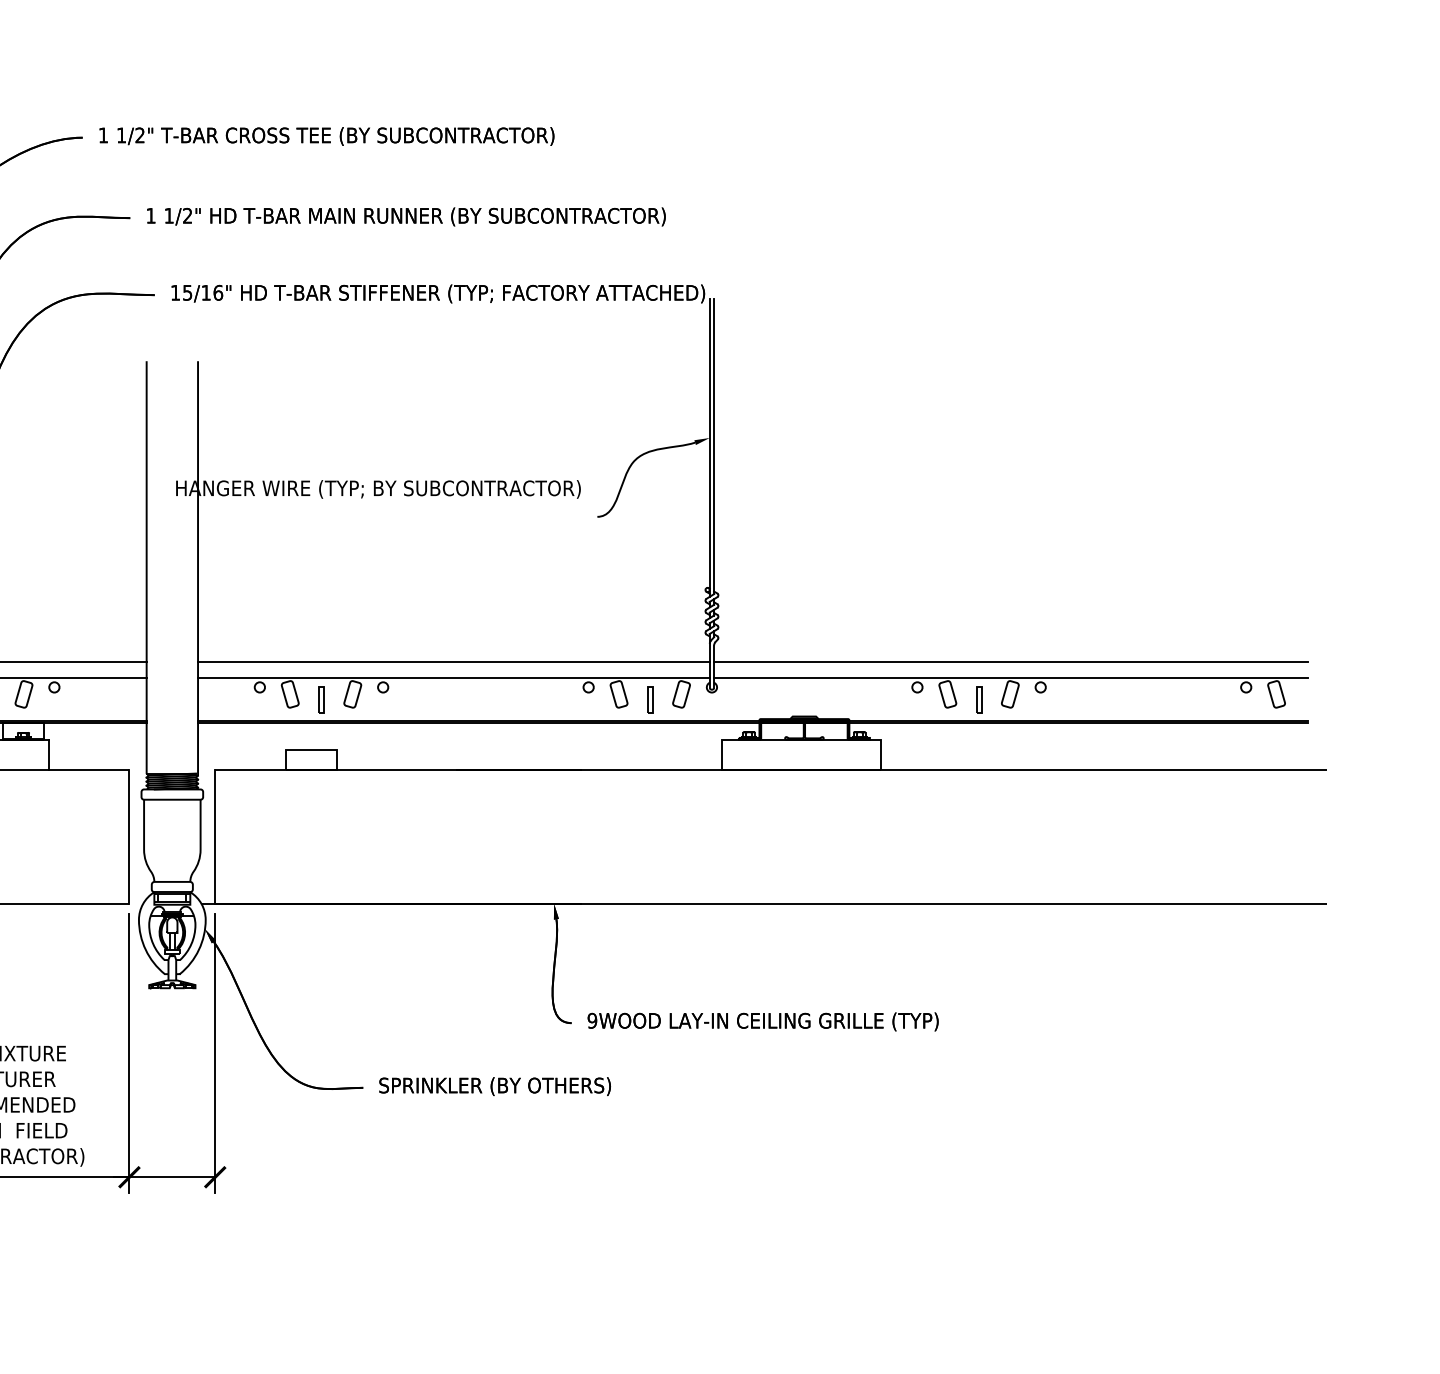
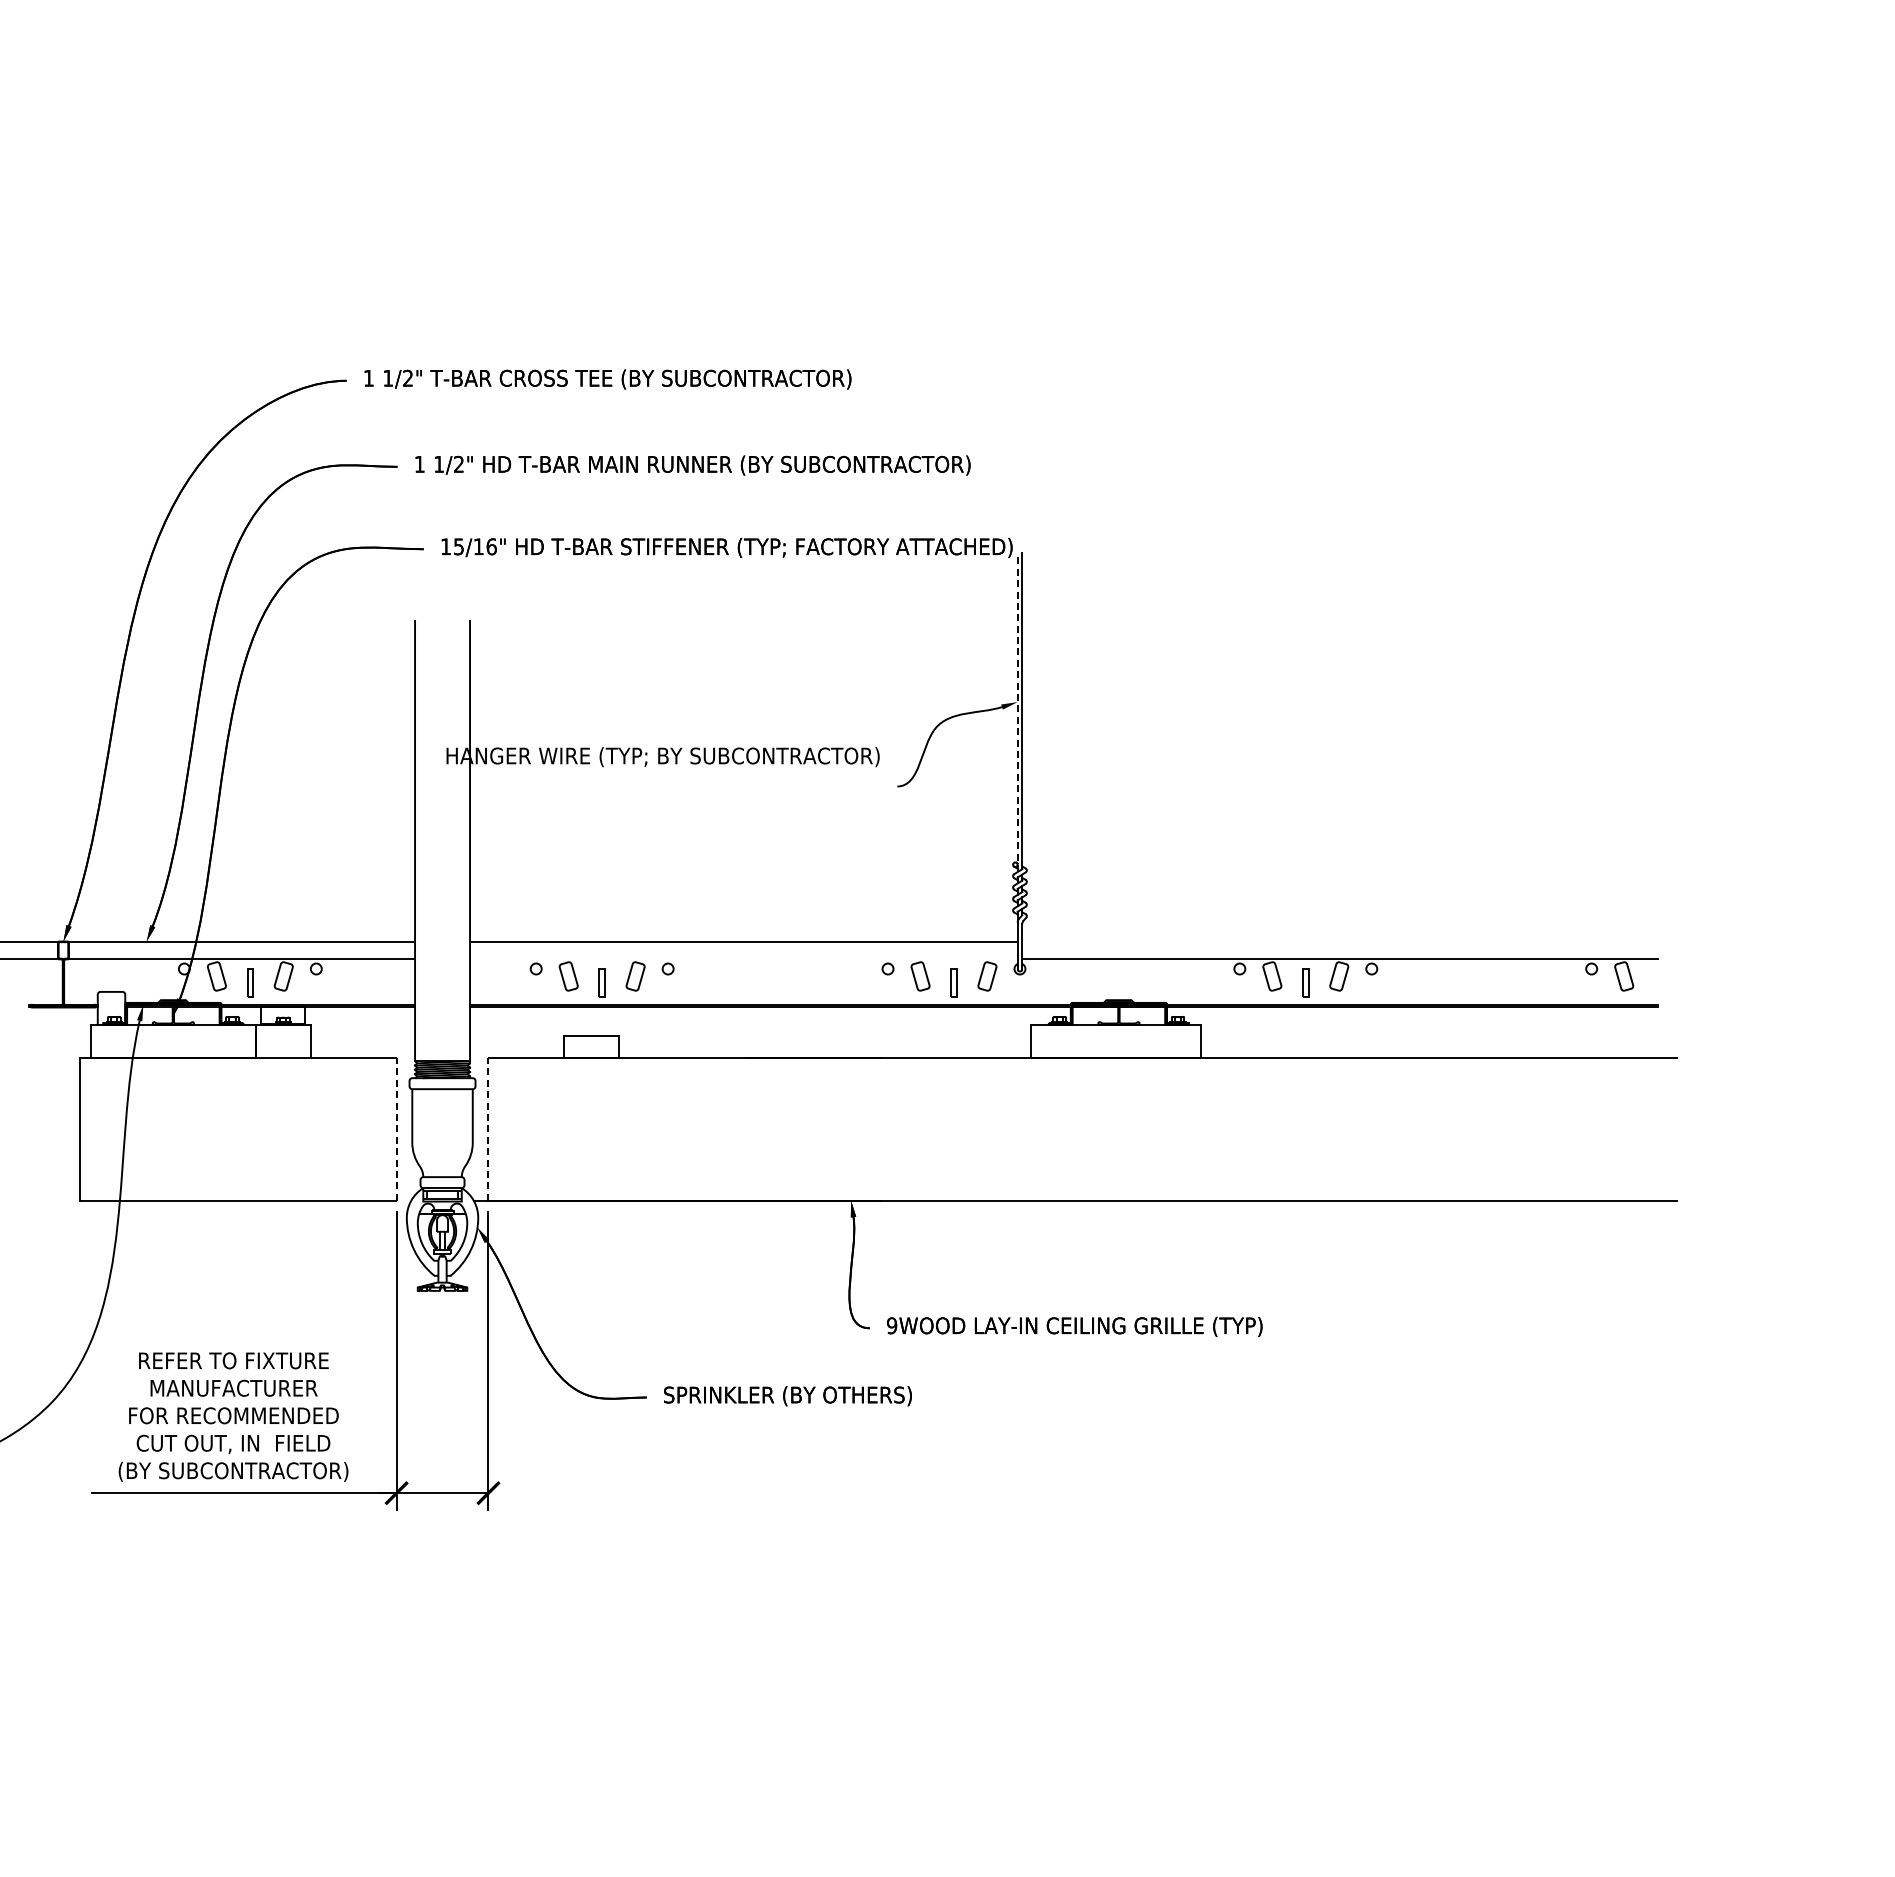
line: (709, 447) -> (1017, 712), solid -> dashed
line: (1010, 661) -> (1339, 941), removed
line: (453, 678) -> (743, 959), removed
line: (129, 836) -> (396, 1128), solid -> dashed
line: (215, 836) -> (488, 1128), solid -> dashed

